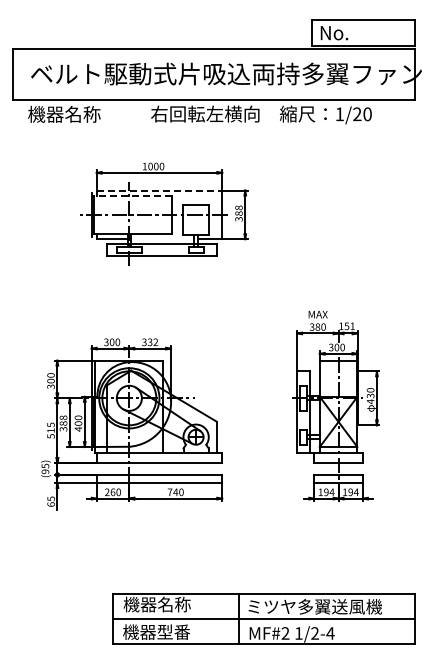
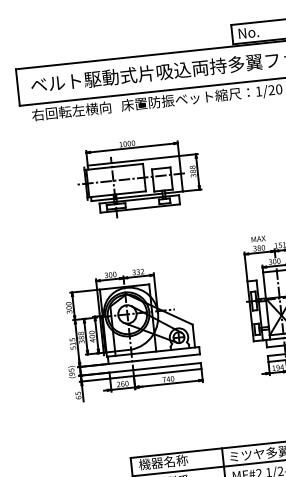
text: (82, 113) -> (71, 110), 機器名称 -> 右回転左横向
text: (213, 113) -> (166, 100), 右回転左横向 -> 床置防振ベット
line: (159, 190) -> (133, 160), dashed -> solid
line: (131, 196) -> (113, 167), dashed -> solid
line: (162, 239) -> (139, 196), added

